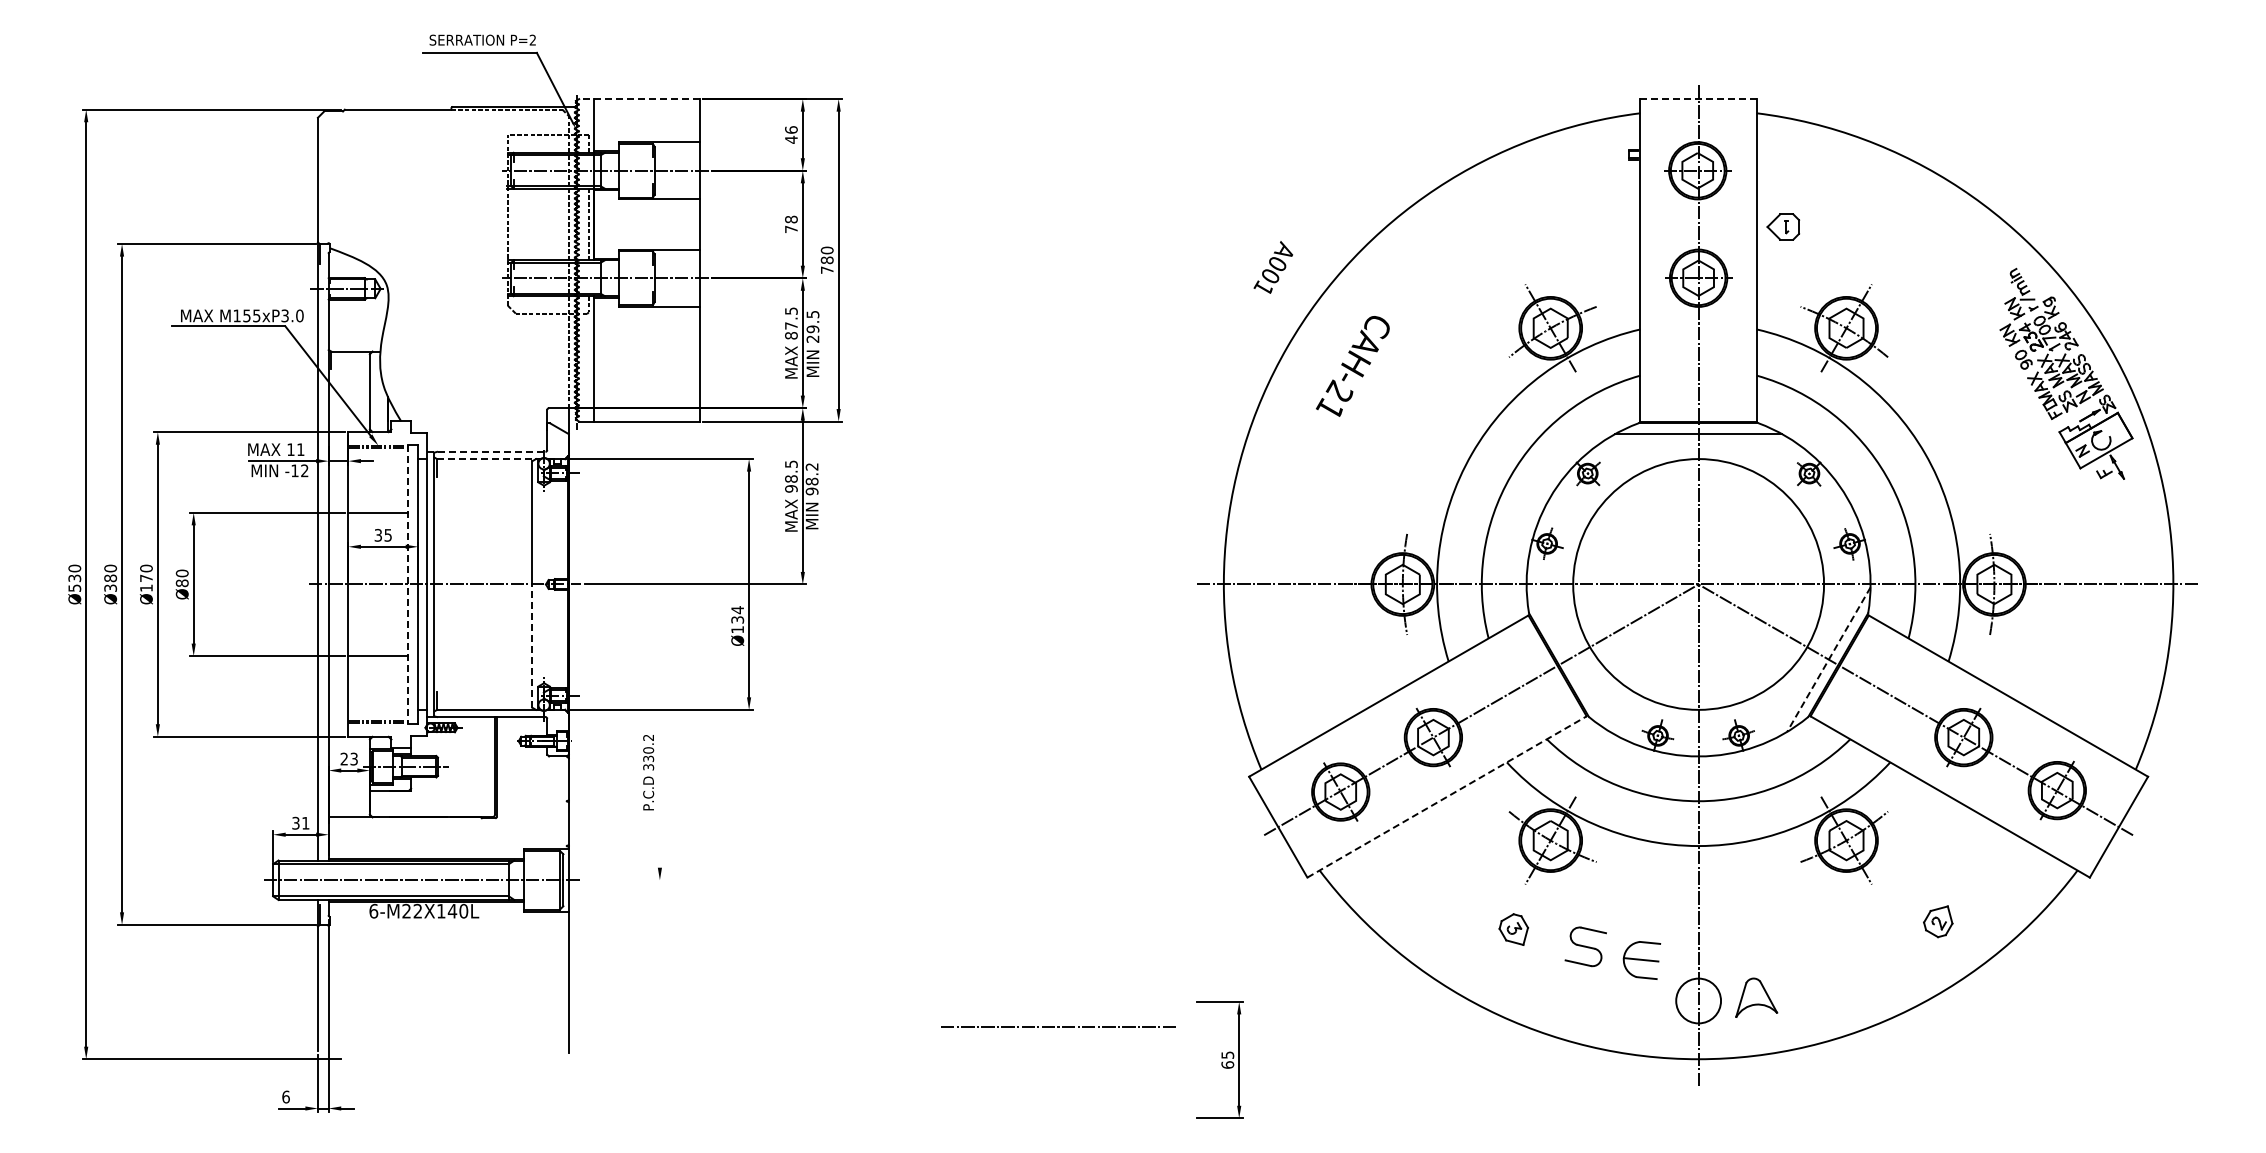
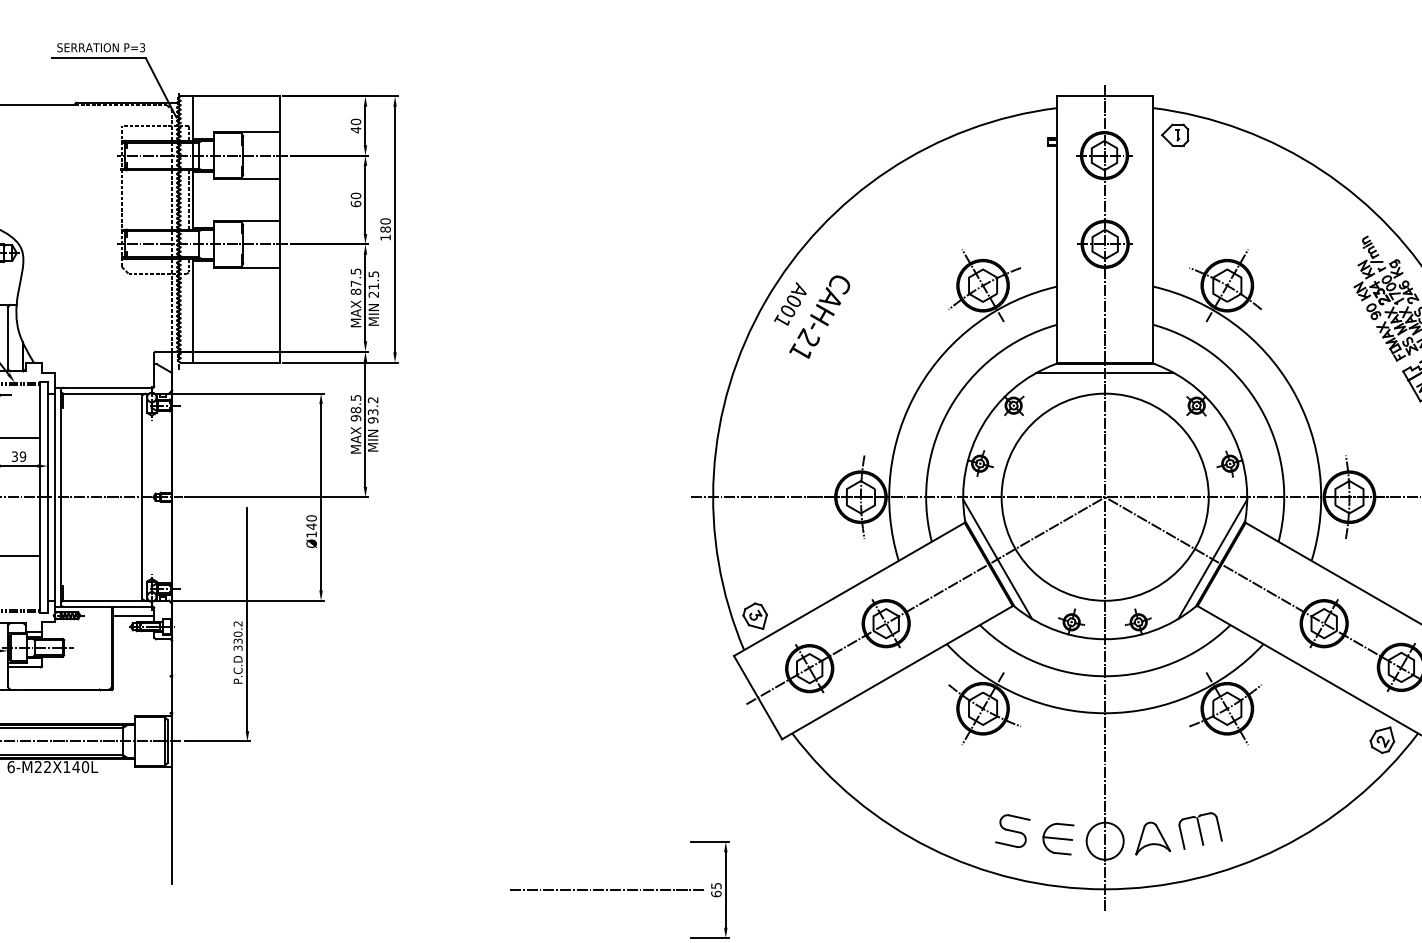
text: (532, 40) -> (142, 48), P=2 -> P=3
line: (638, 99) -> (229, 96), dashed -> solid
line: (1699, 99) -> (1105, 96), dashed -> solid
text: (791, 129) -> (356, 121), 46 -> 40
text: (791, 224) -> (356, 199), 78 -> 60
part: (1783, 226) -> (1175, 134), moved
text: (1273, 267) -> (790, 304), moved
text: (827, 269) -> (385, 237), 780 -> 180
text: (812, 329) -> (373, 286), 29.5 -> 21.5
line: (486, 451) -> (104, 387), dashed -> solid
line: (488, 459) -> (105, 394), dashed -> solid
text: (811, 481) -> (372, 412), 98.2 -> 93.2
text: (387, 535) -> (22, 456), 35 -> 39
line: (408, 584) -> (39, 497), dashed -> solid
text: (737, 615) -> (311, 522), Ø134 -> Ø140
line: (532, 646) -> (142, 548), dashed -> solid
line: (1568, 659) -> (997, 559), added
line: (1828, 660) -> (1212, 560), dashed -> solid
line: (522, 727) -> (133, 615), added
line: (659, 732) -> (247, 619), added
line: (1447, 796) -> (897, 672), dashed -> solid
line: (623, 880) -> (217, 741), added
part: (1938, 921) -> (1382, 740), moved
part: (1513, 929) -> (754, 616), moved
part: (1585, 946) -> (1012, 830), moved
part: (1641, 960) -> (1058, 839), moved
part: (1813, 988) -> (1200, 830), added
line: (1058, 1026) -> (607, 889), moved

